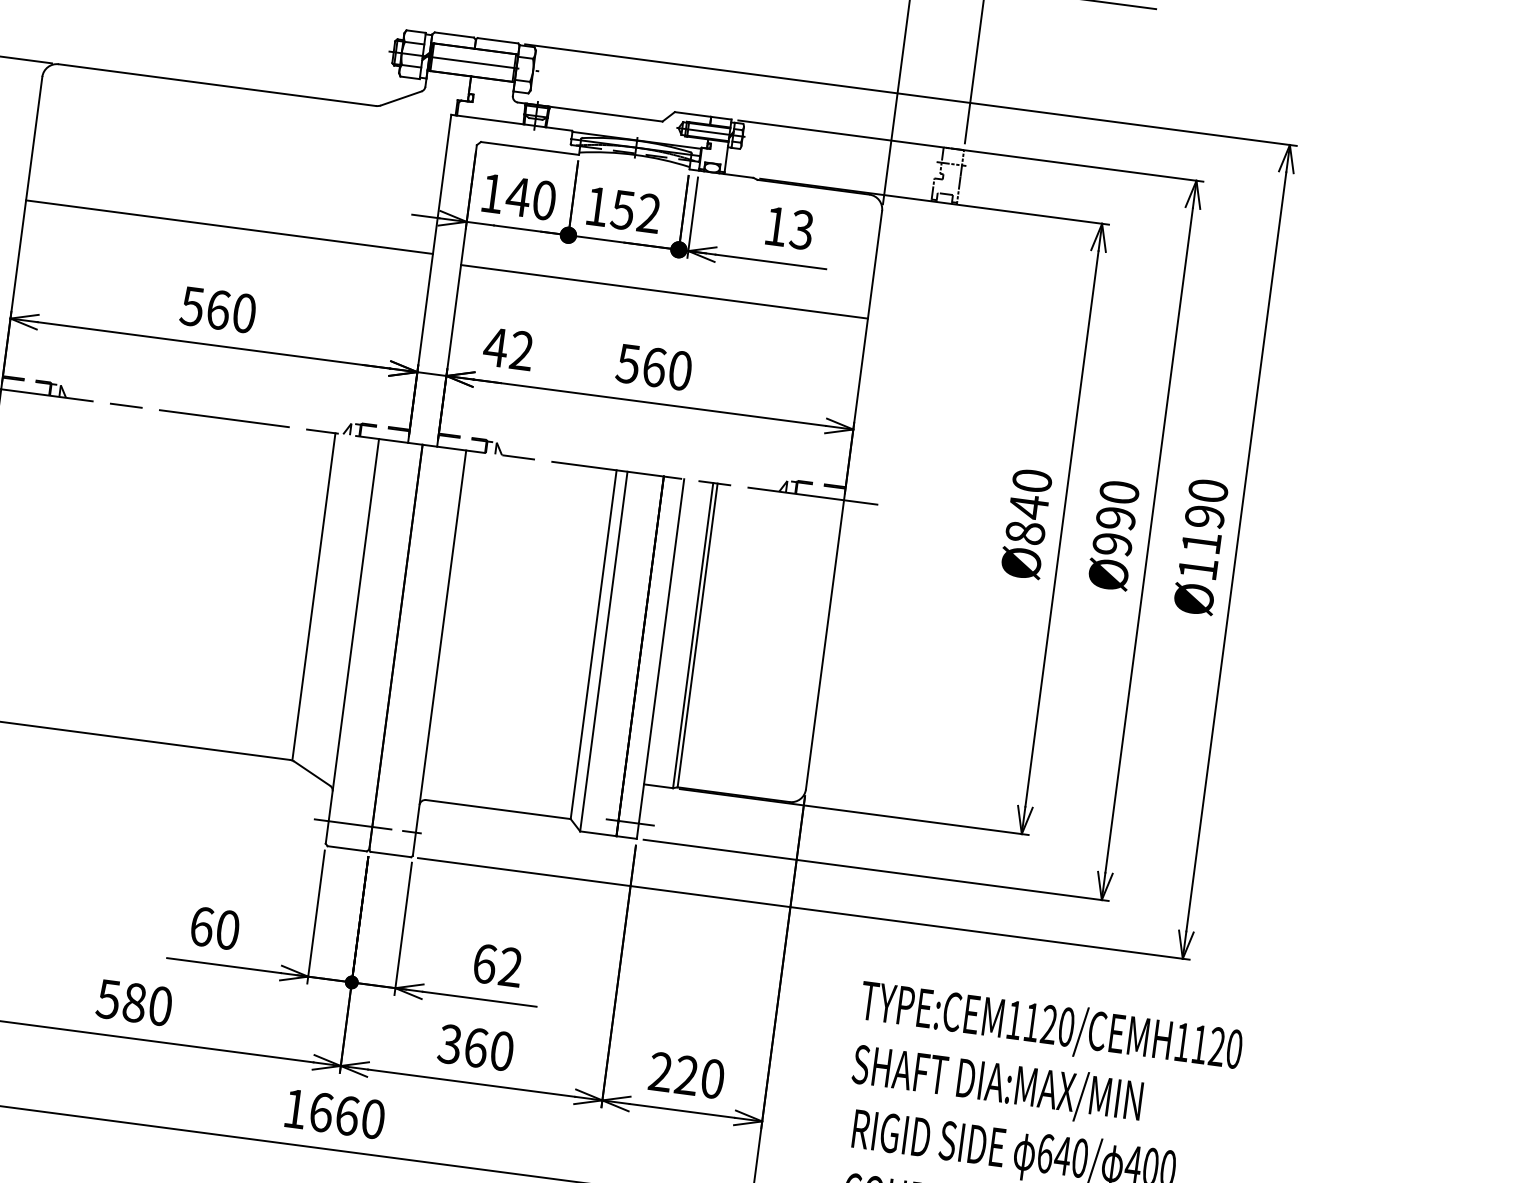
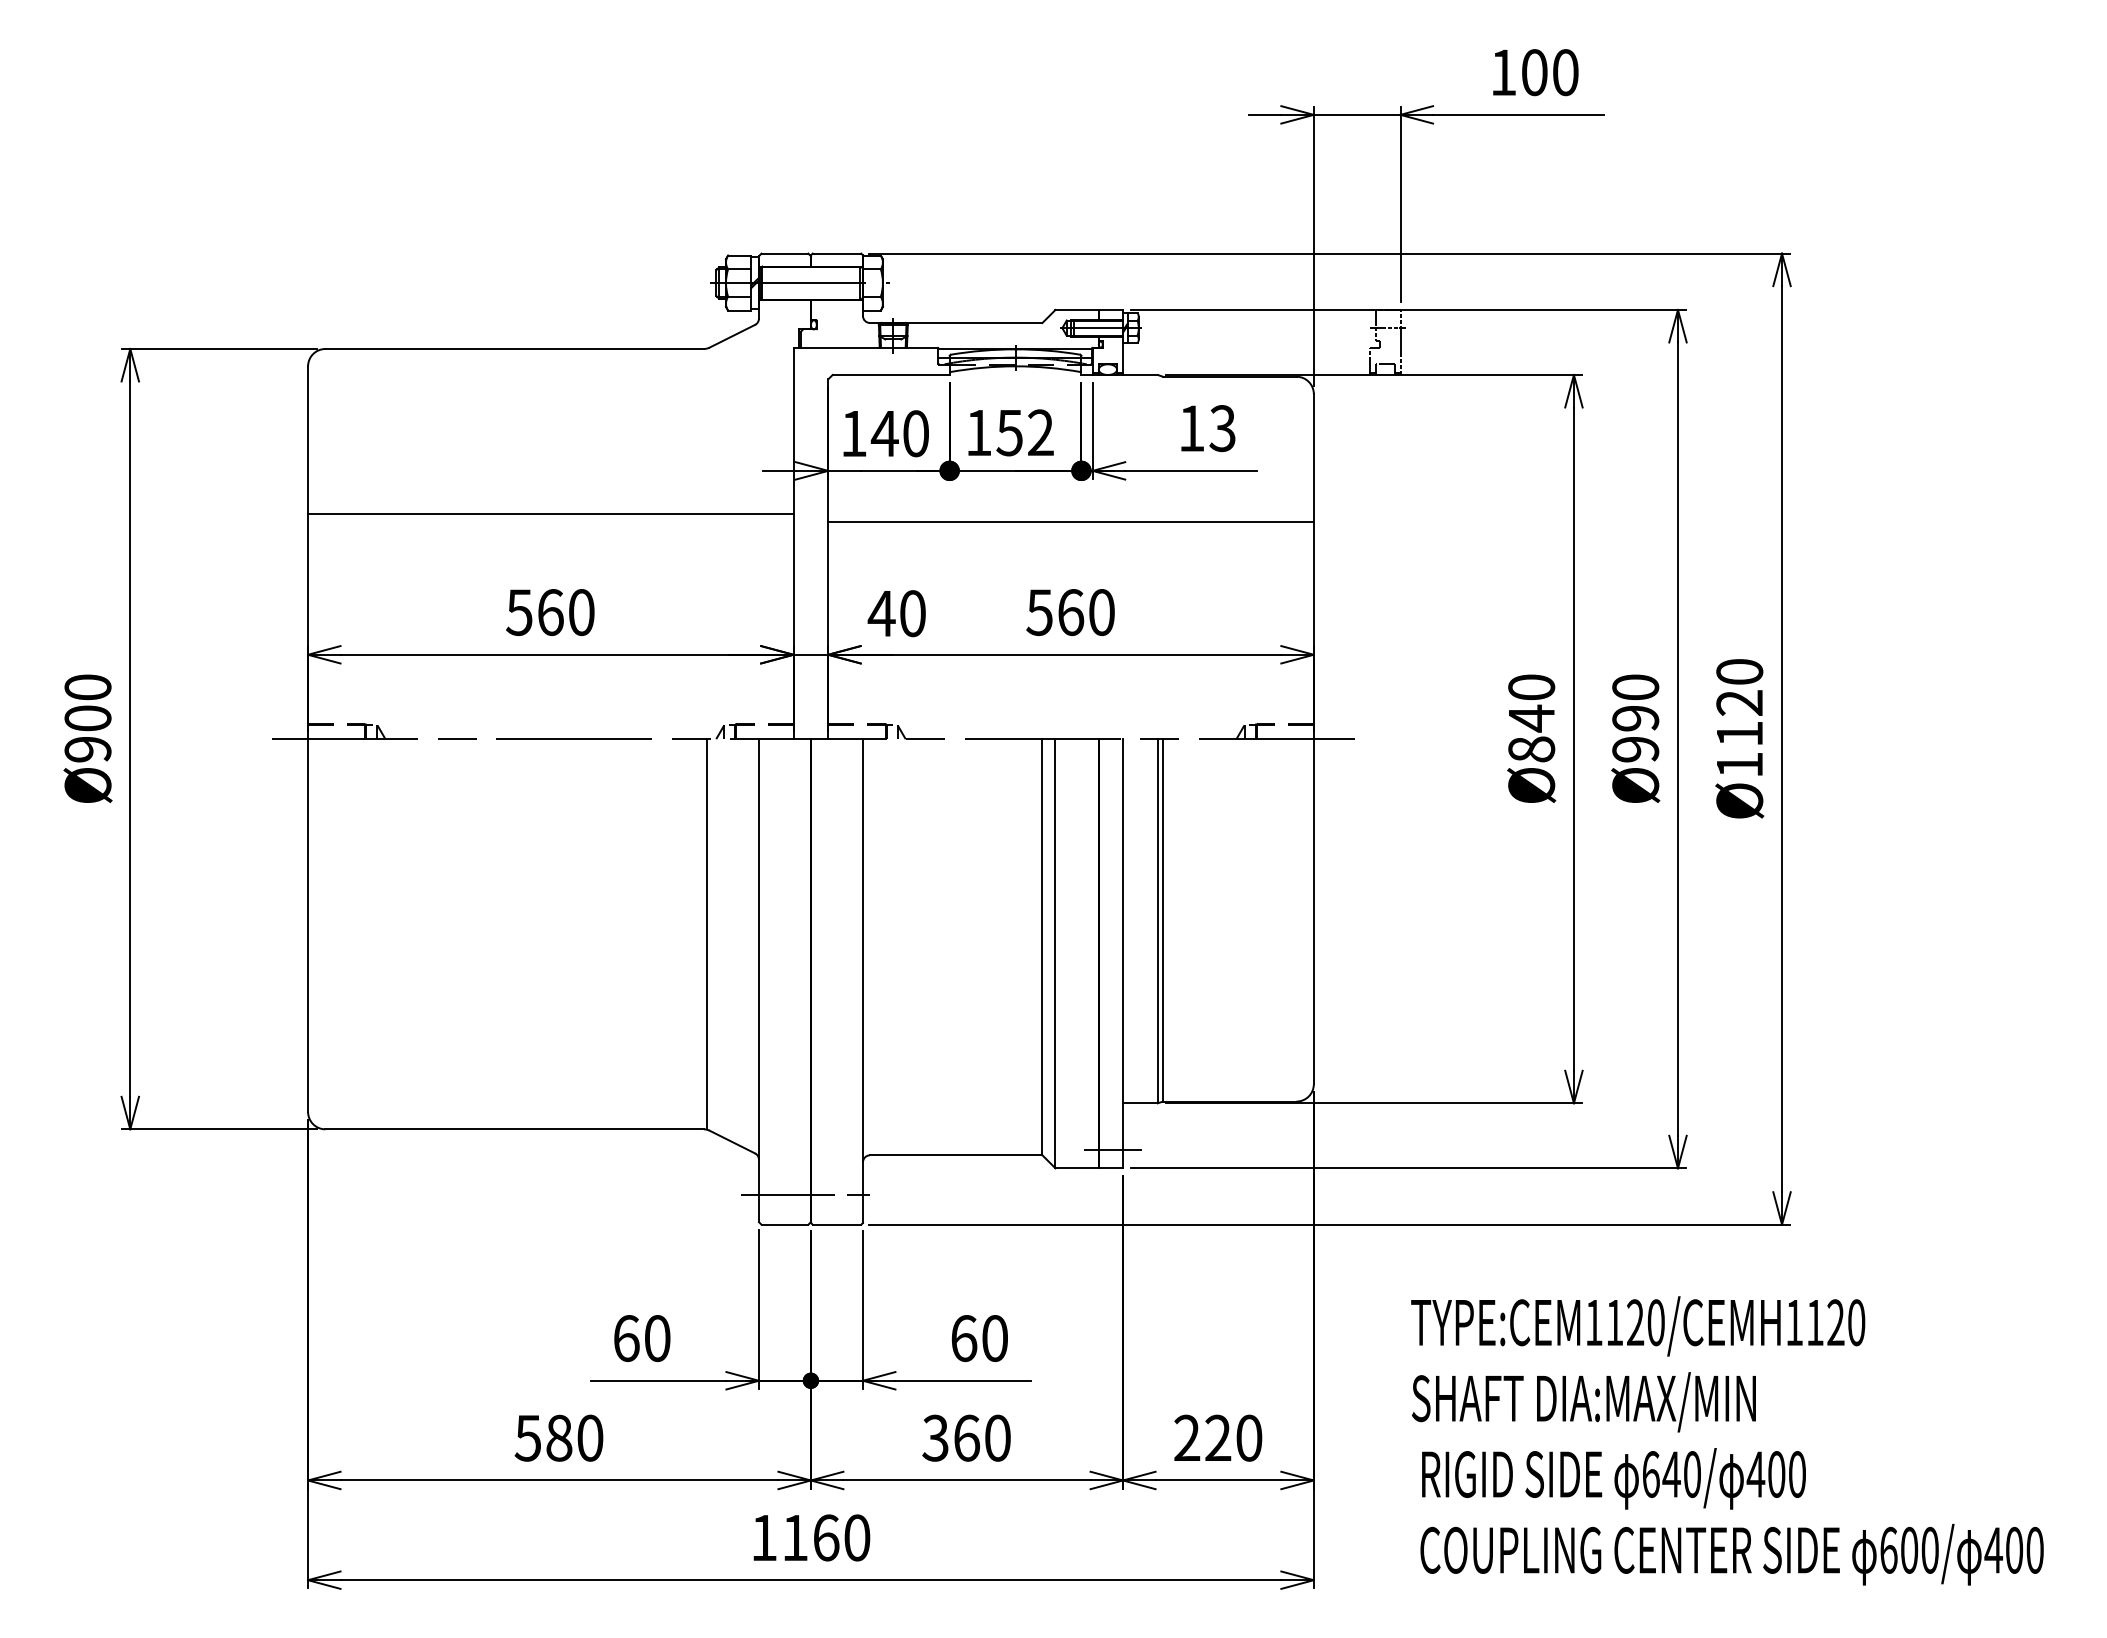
text: (521, 350) -> (912, 613), 42 -> 40
text: (1204, 516) -> (1739, 702), Ø1190 -> Ø1120
text: (510, 967) -> (994, 1338), 62 -> 60
text: (321, 1112) -> (795, 1537), 1660 -> 1160

